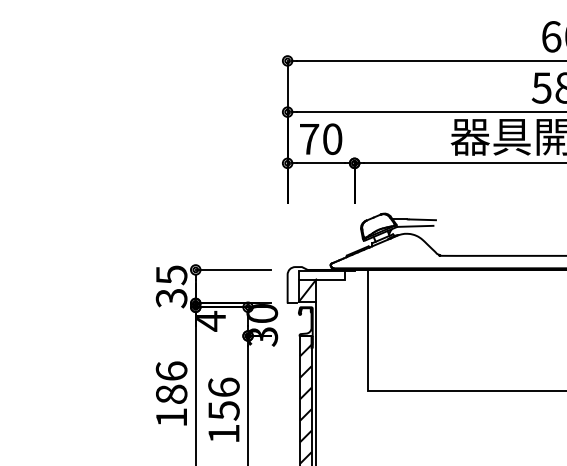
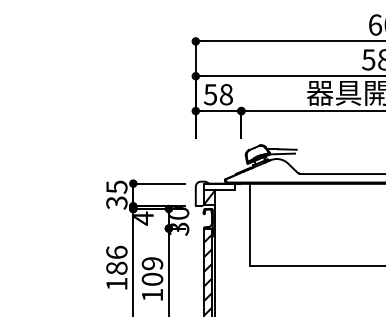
text: (319, 138) -> (217, 94), 70 -> 58
text: (223, 399) -> (152, 271), 156 -> 109

